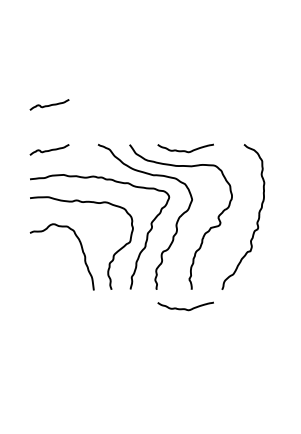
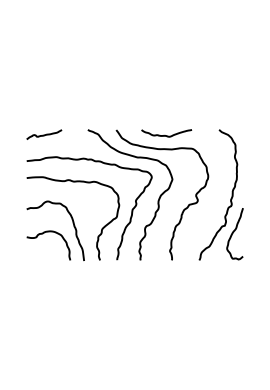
curve: (49, 104) -> (44, 93), removed
curve: (260, 259) -> (233, 233), added
curve: (48, 260) -> (43, 234), added
curve: (185, 308) -> (166, 277), removed

